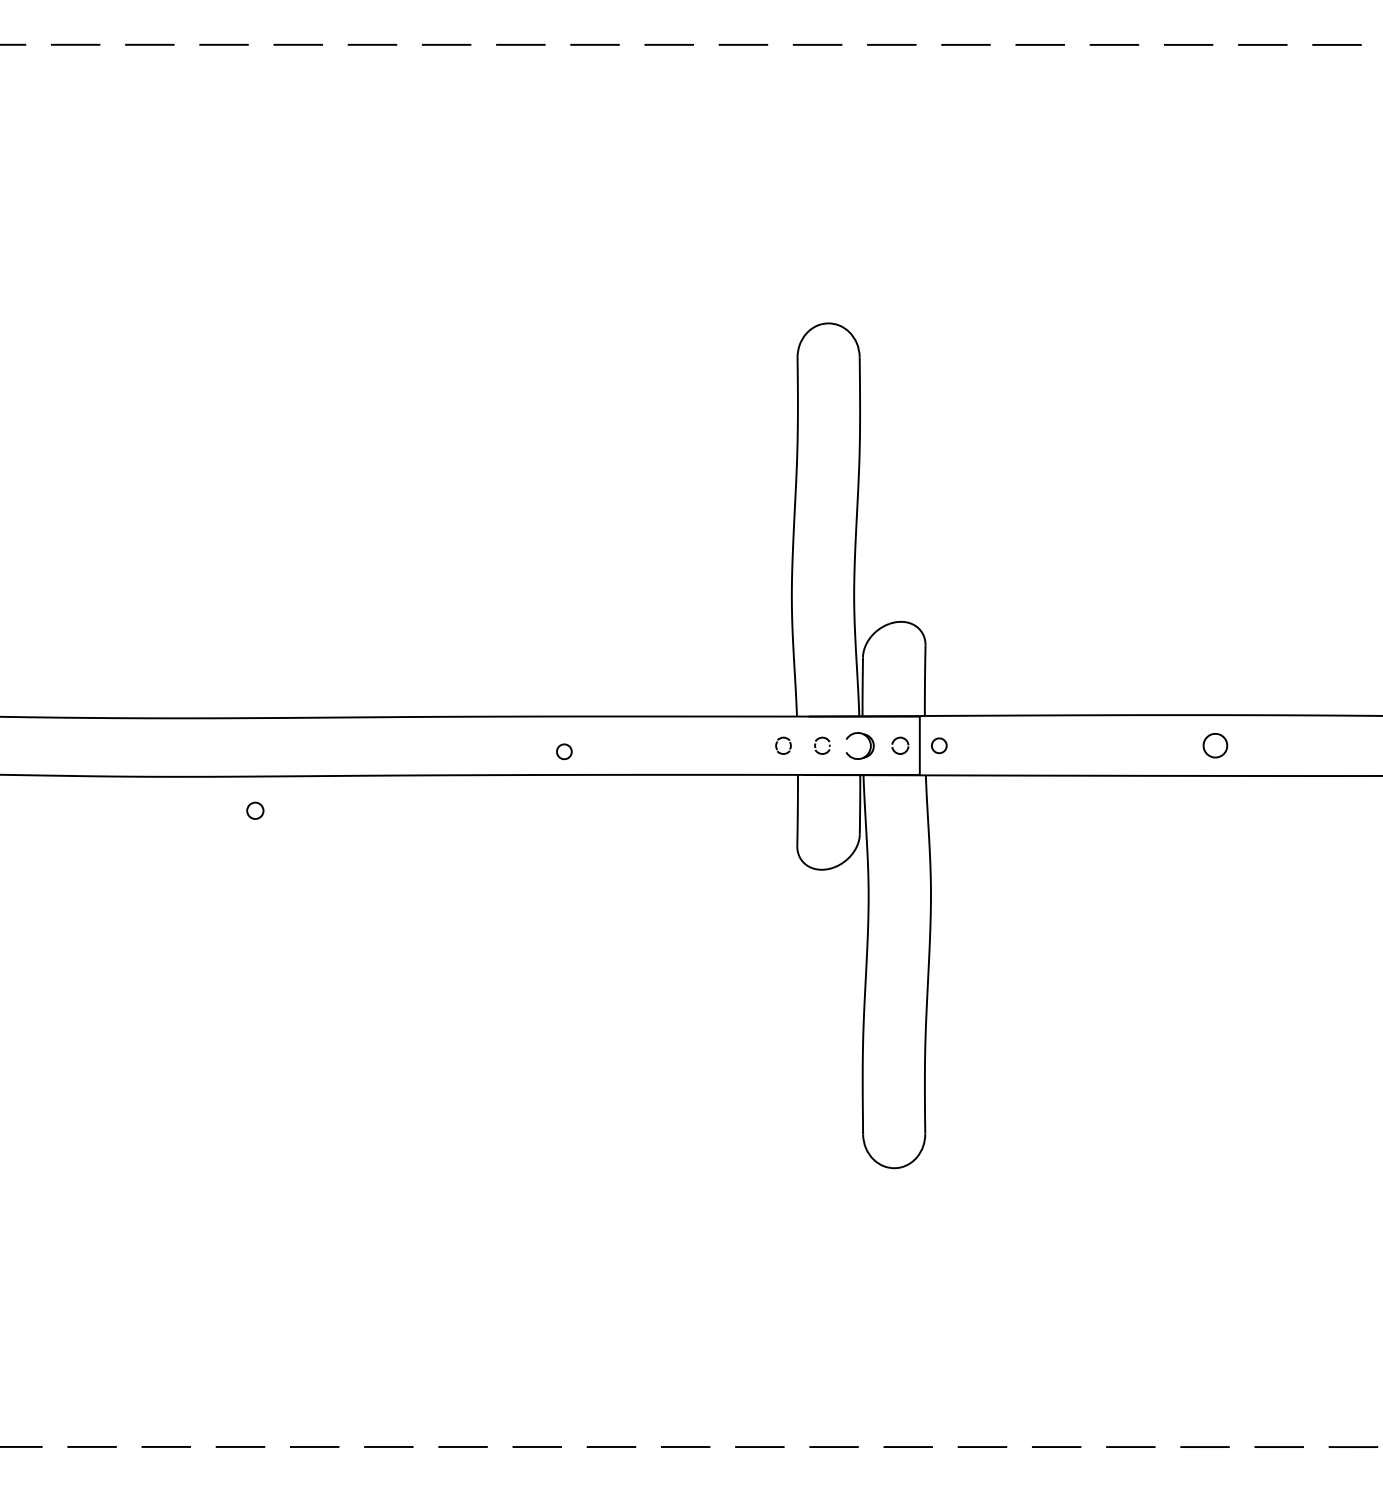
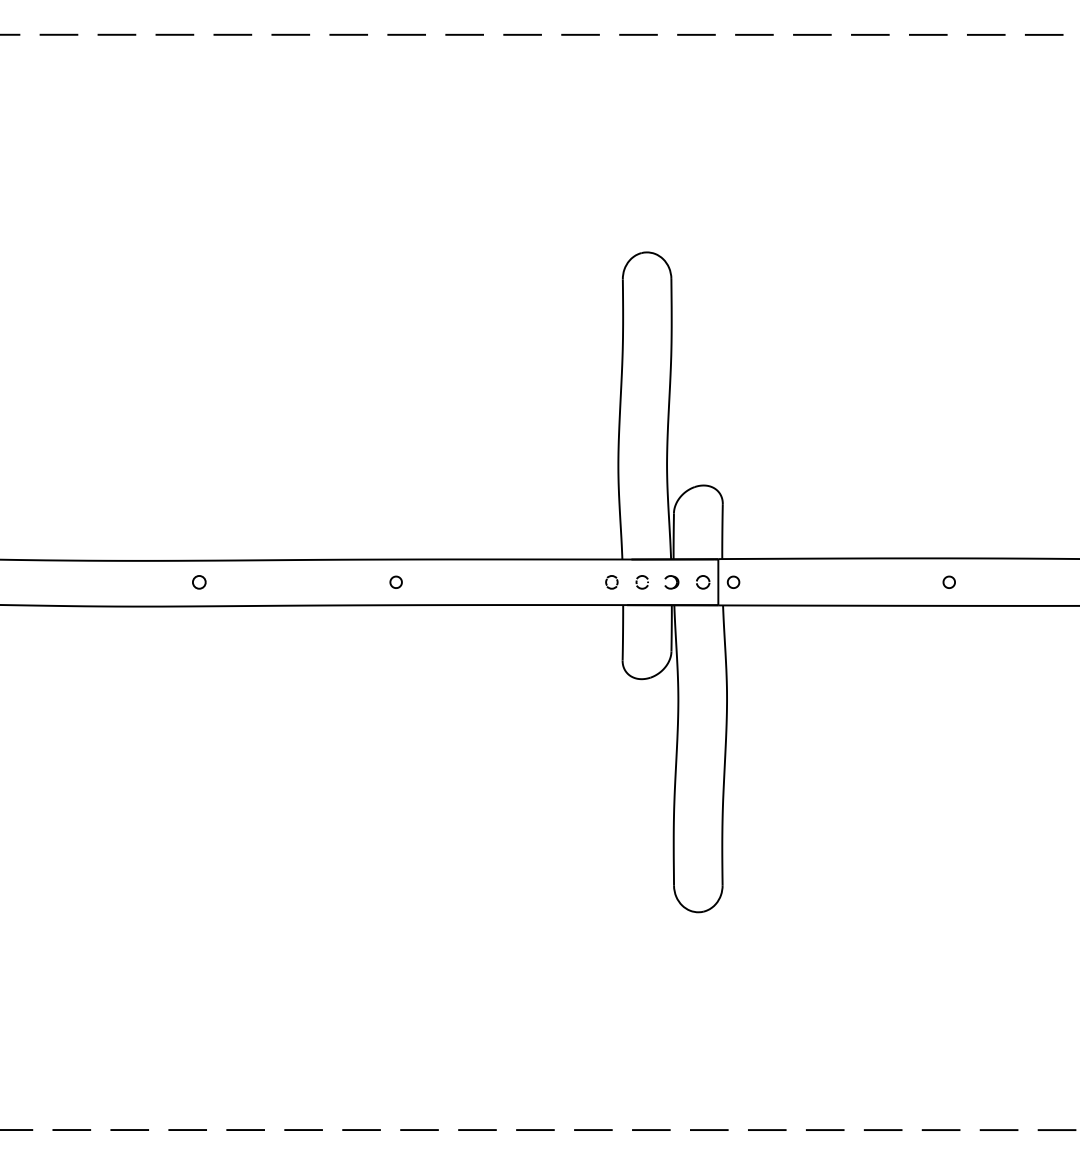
part: (860, 745) -> (672, 582), size x0.62
part: (1215, 745) -> (949, 582), size x0.62
part: (564, 751) -> (396, 582), moved
circle: (255, 810) -> (199, 582), moved

